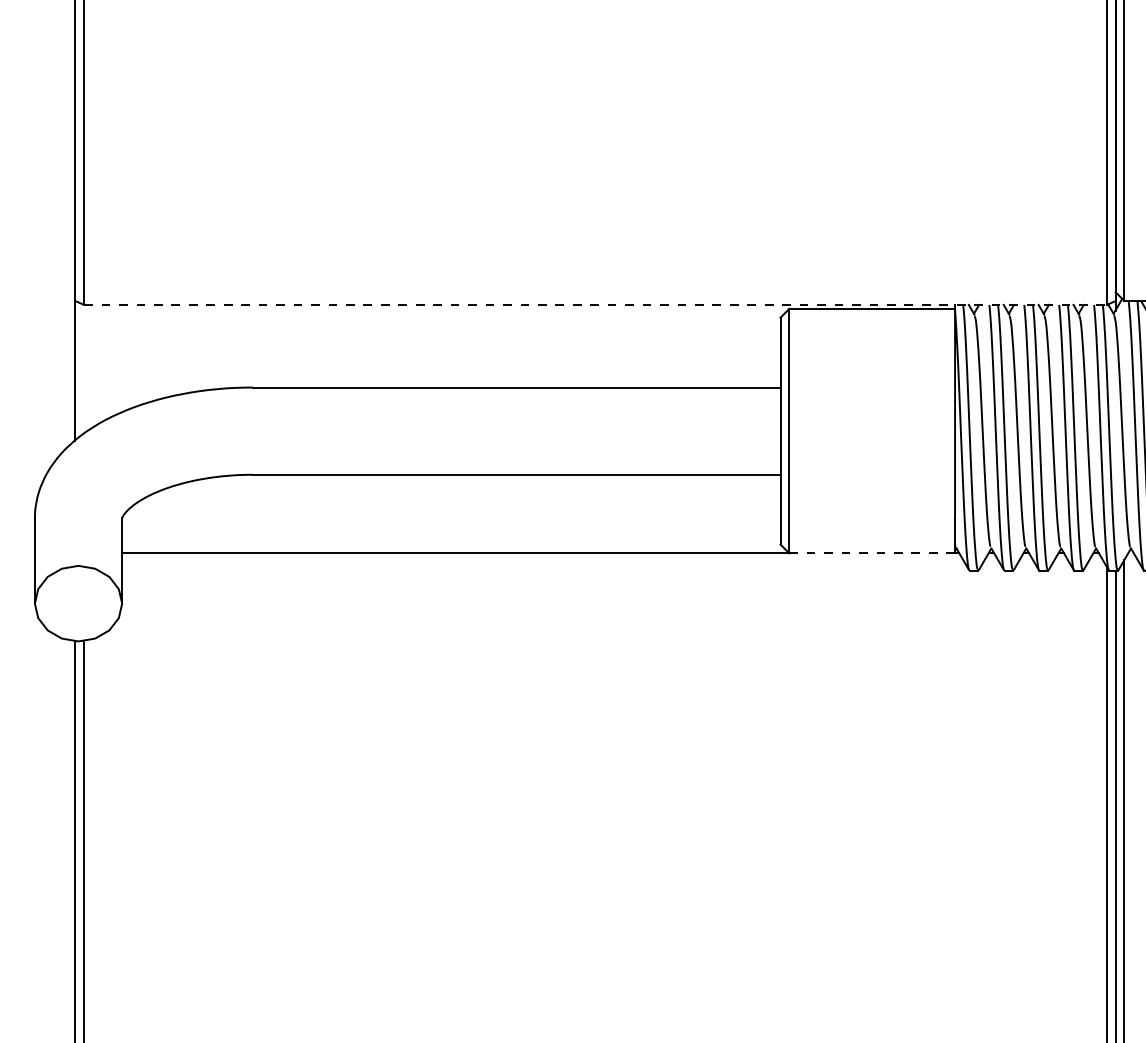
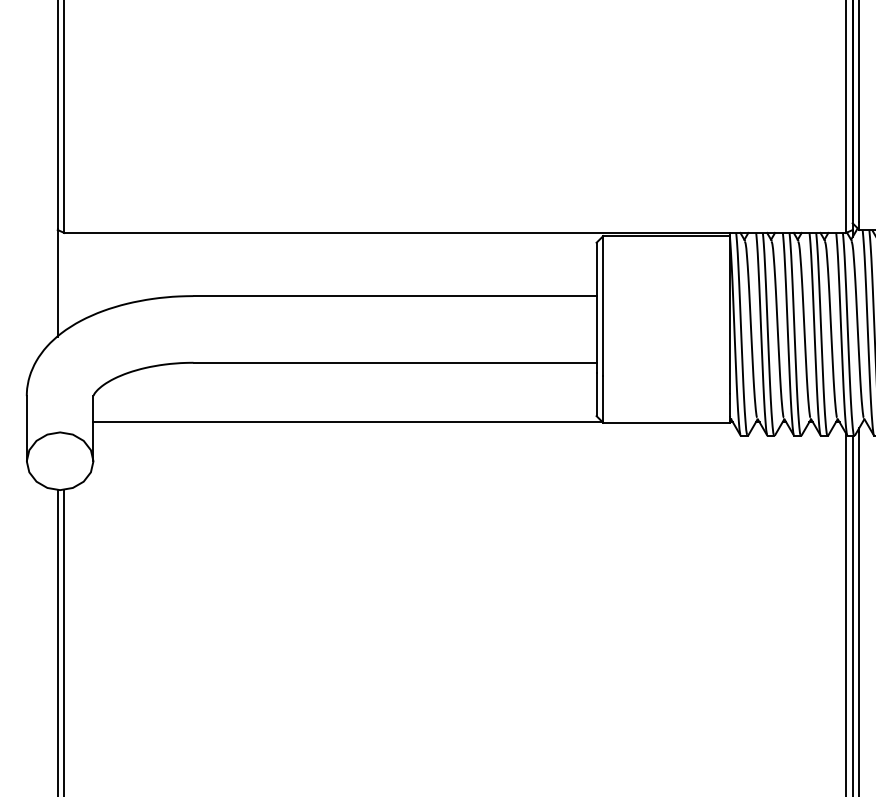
line: (596, 304) -> (455, 232), dashed -> solid
line: (872, 553) -> (666, 422), dashed -> solid

